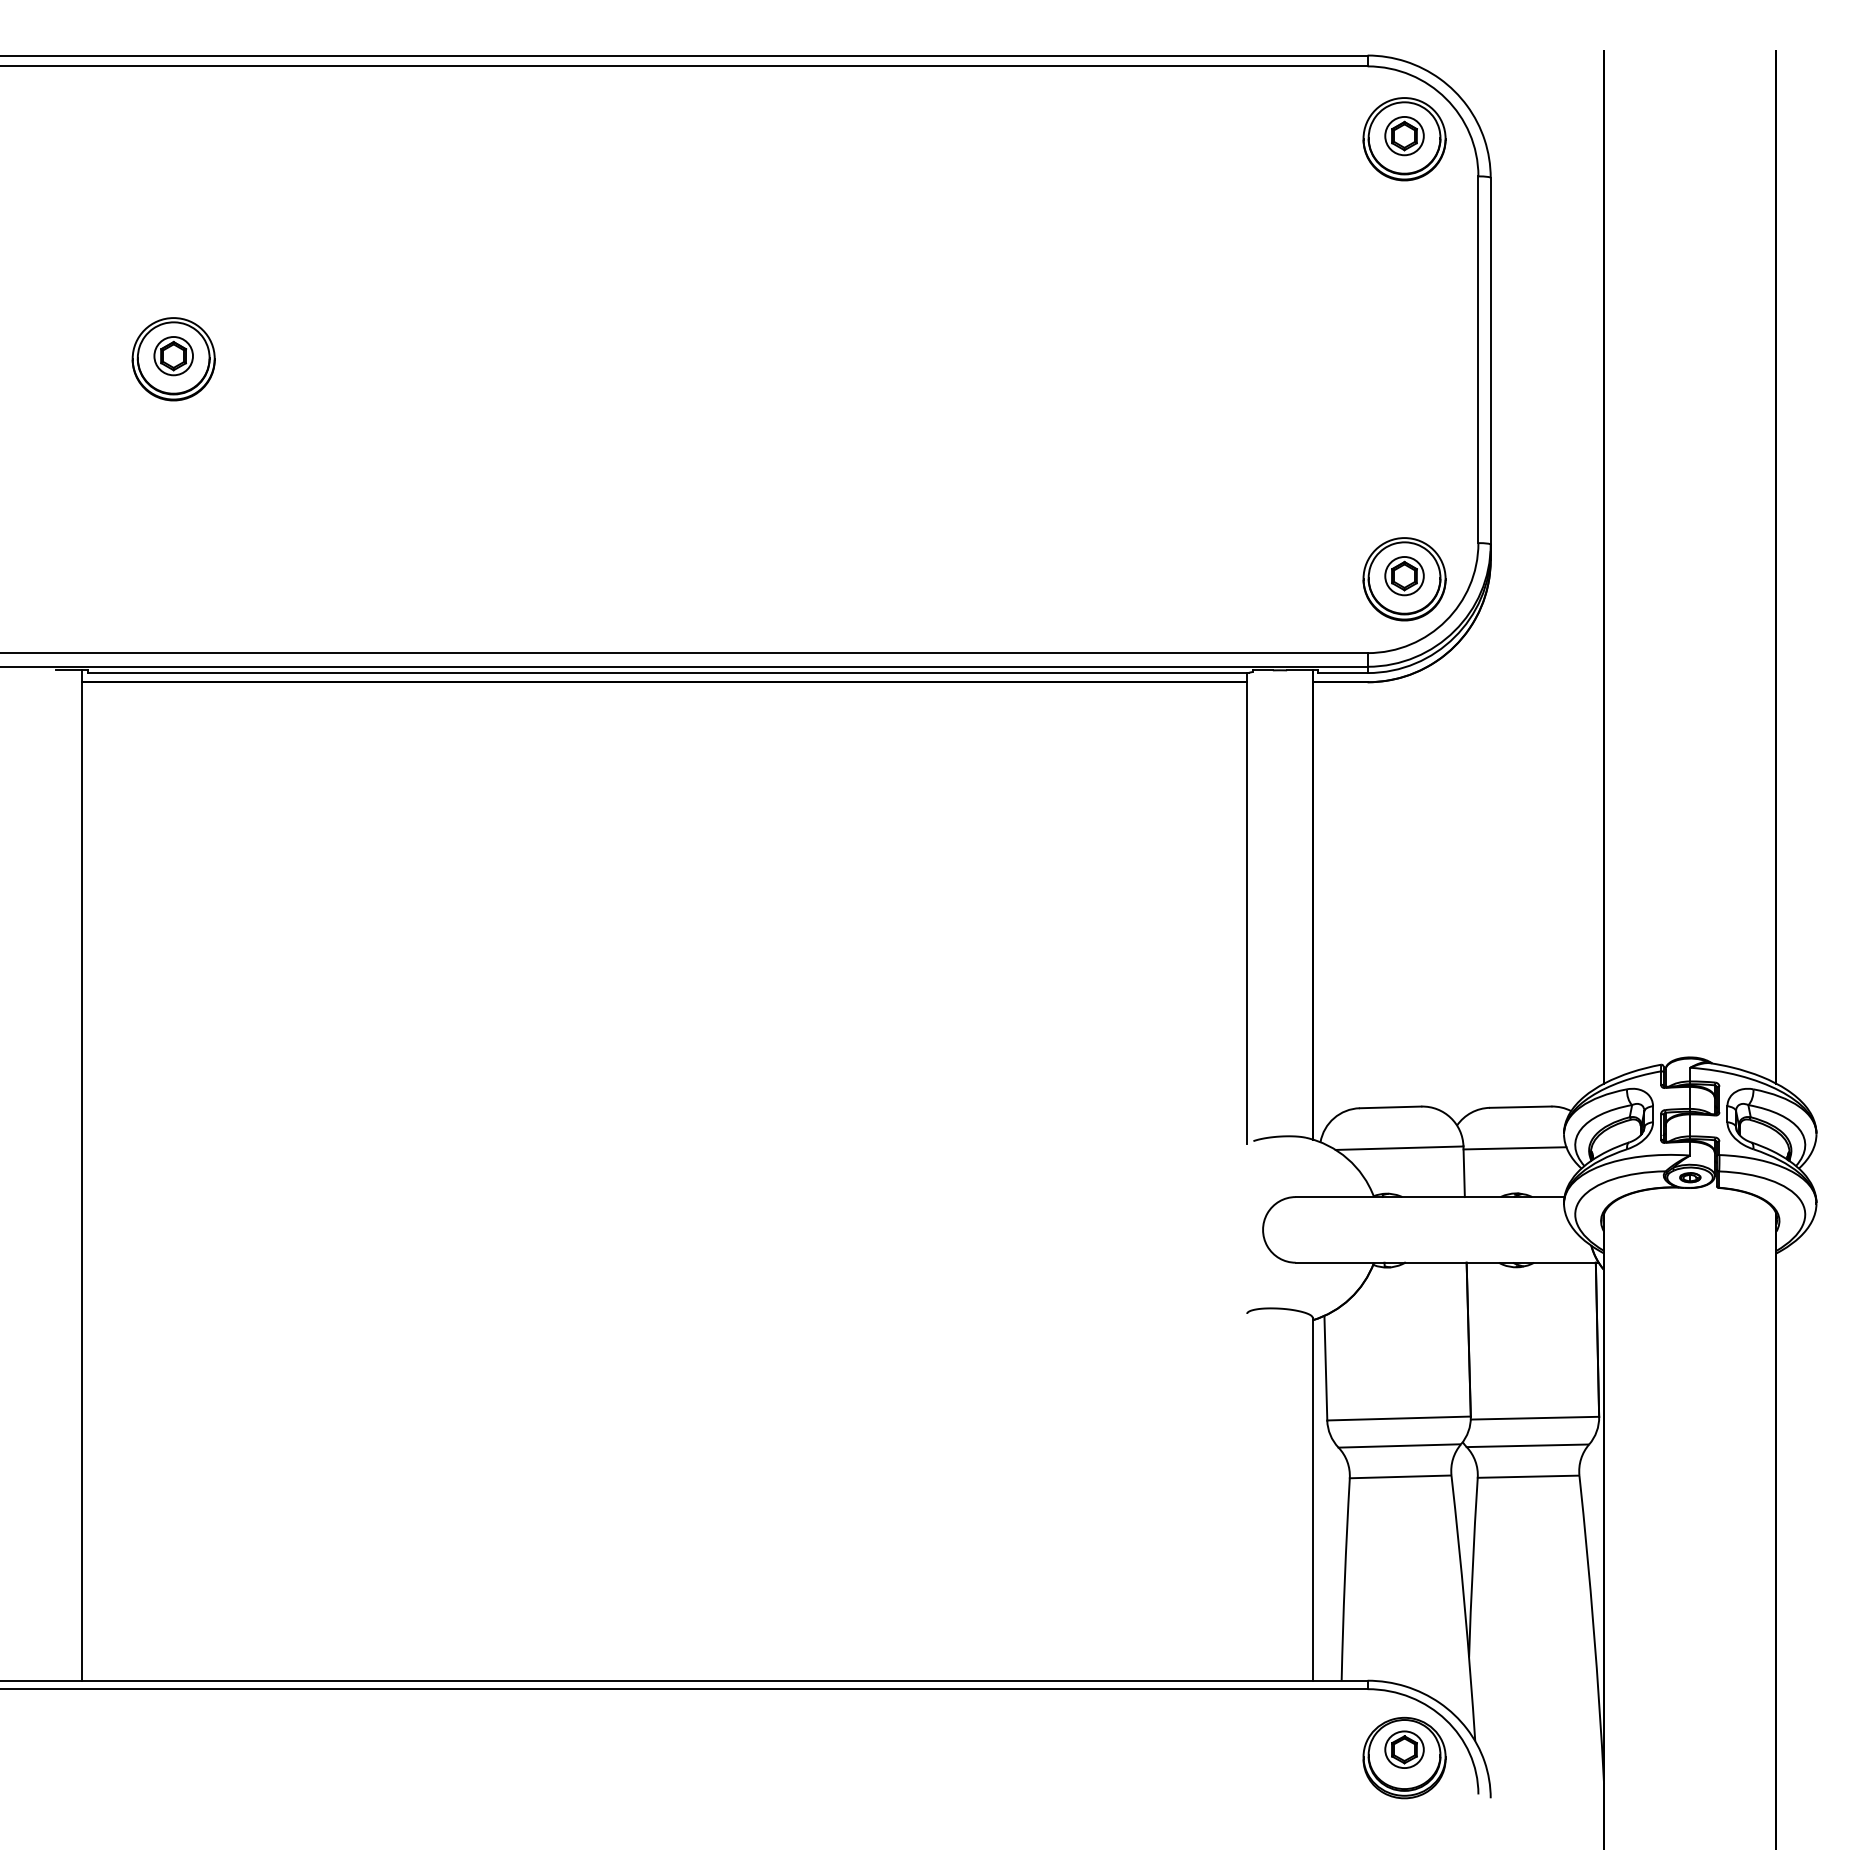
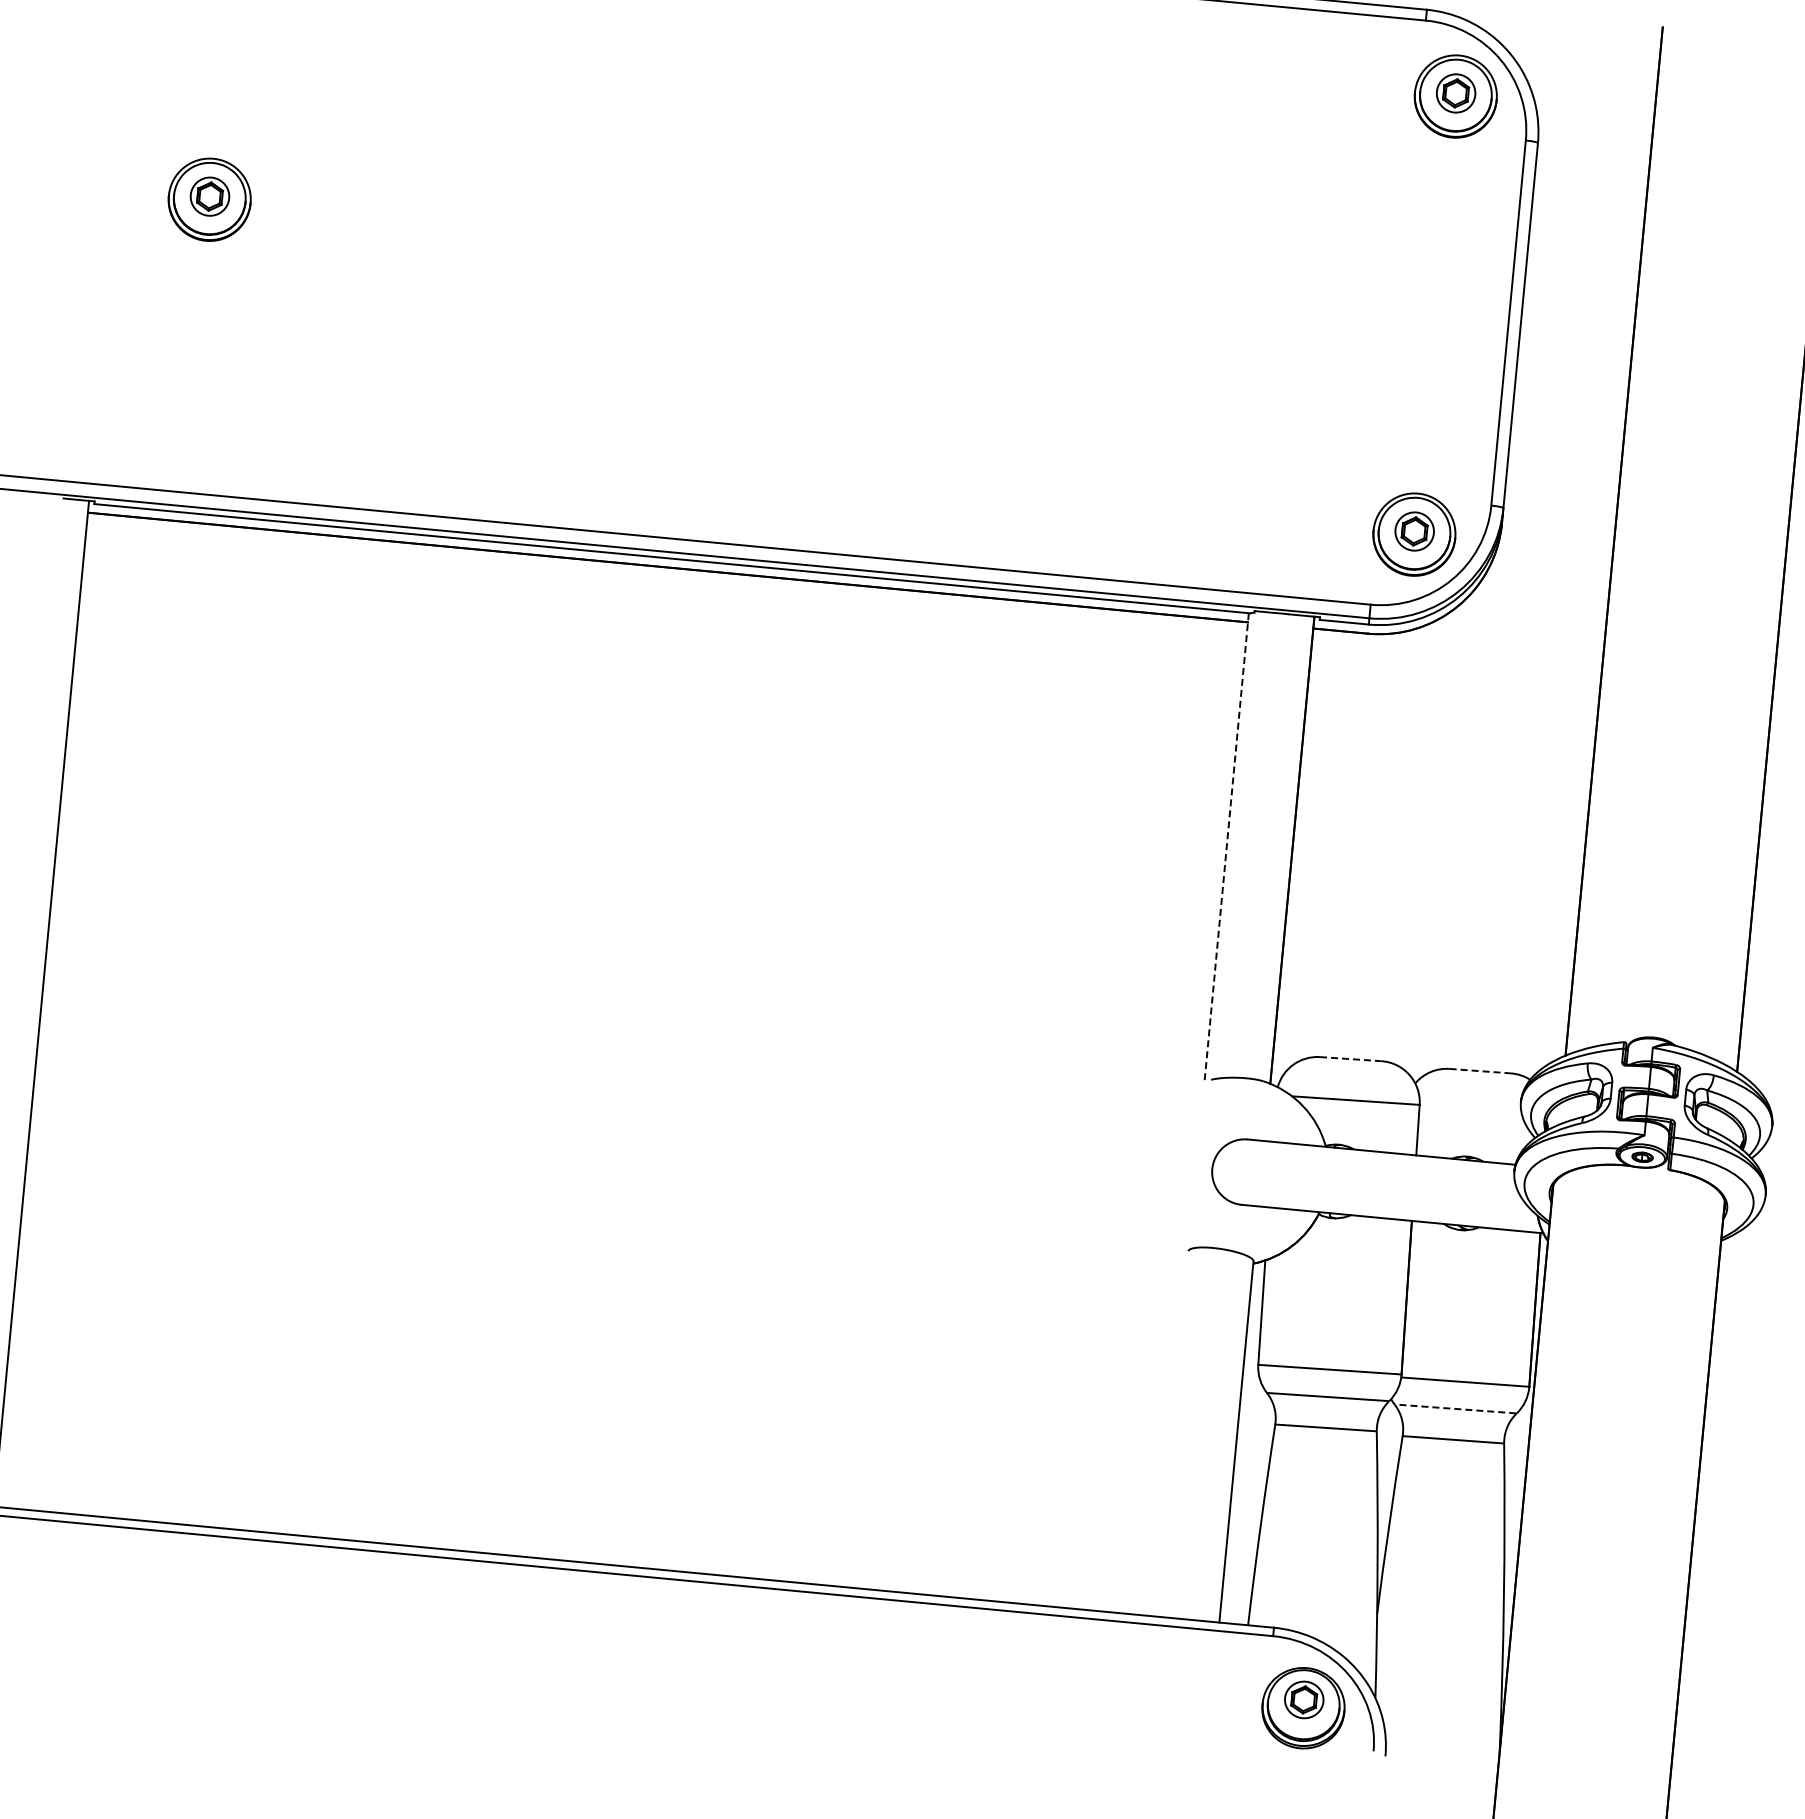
line: (1247, 908) -> (1227, 847), solid -> dashed
line: (1390, 1107) -> (1350, 1059), solid -> dashed
line: (1520, 1107) -> (1480, 1071), solid -> dashed
line: (1514, 1148) -> (1470, 1111), removed
line: (1527, 1445) -> (1455, 1408), solid -> dashed

